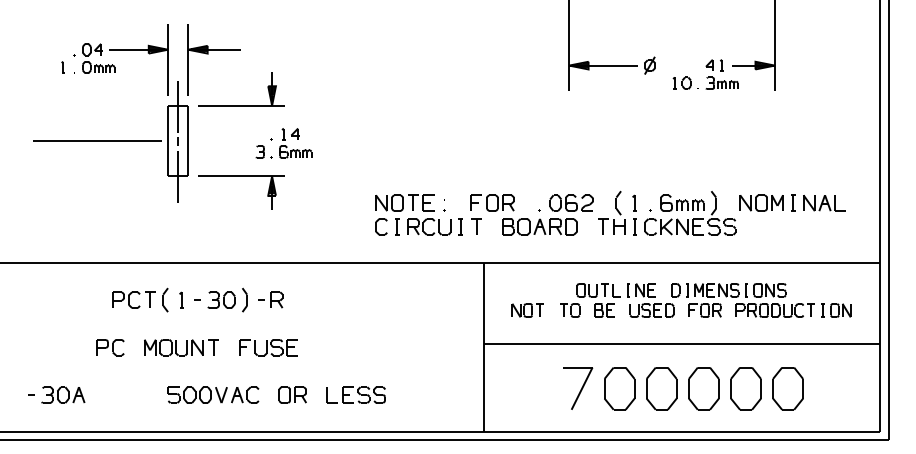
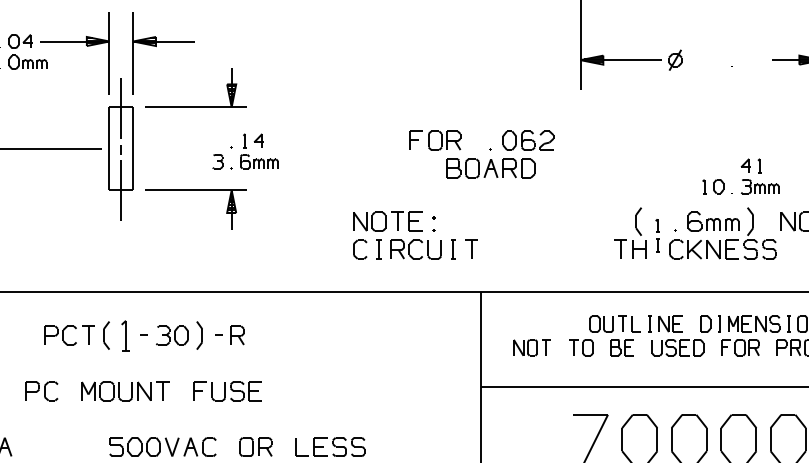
part: (705, 74) -> (740, 176), moved
part: (531, 214) -> (481, 153), moved
part: (634, 214) -> (657, 235), size x0.7
part: (181, 299) -> (125, 334), size x1.6

